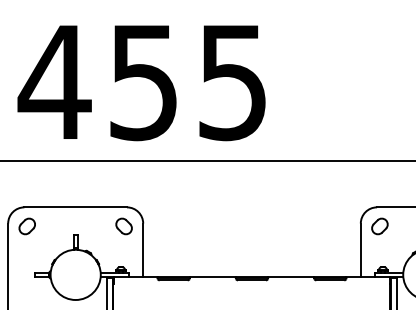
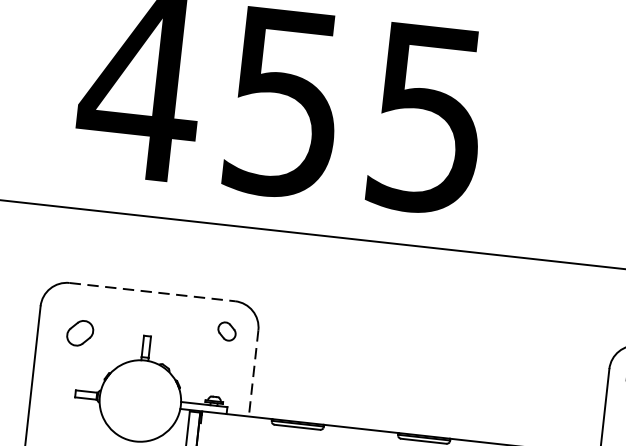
line: (76, 207) -> (153, 292), solid -> dashed
part: (26, 226) -> (78, 333), moved
part: (123, 226) -> (226, 331), size x0.7
line: (143, 250) -> (254, 373), solid -> dashed

